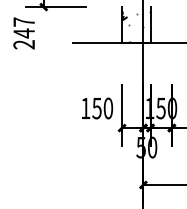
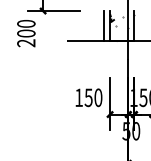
line: (114, 24) -> (103, 25), added
text: (24, 27) -> (26, 28), 247 -> 200

